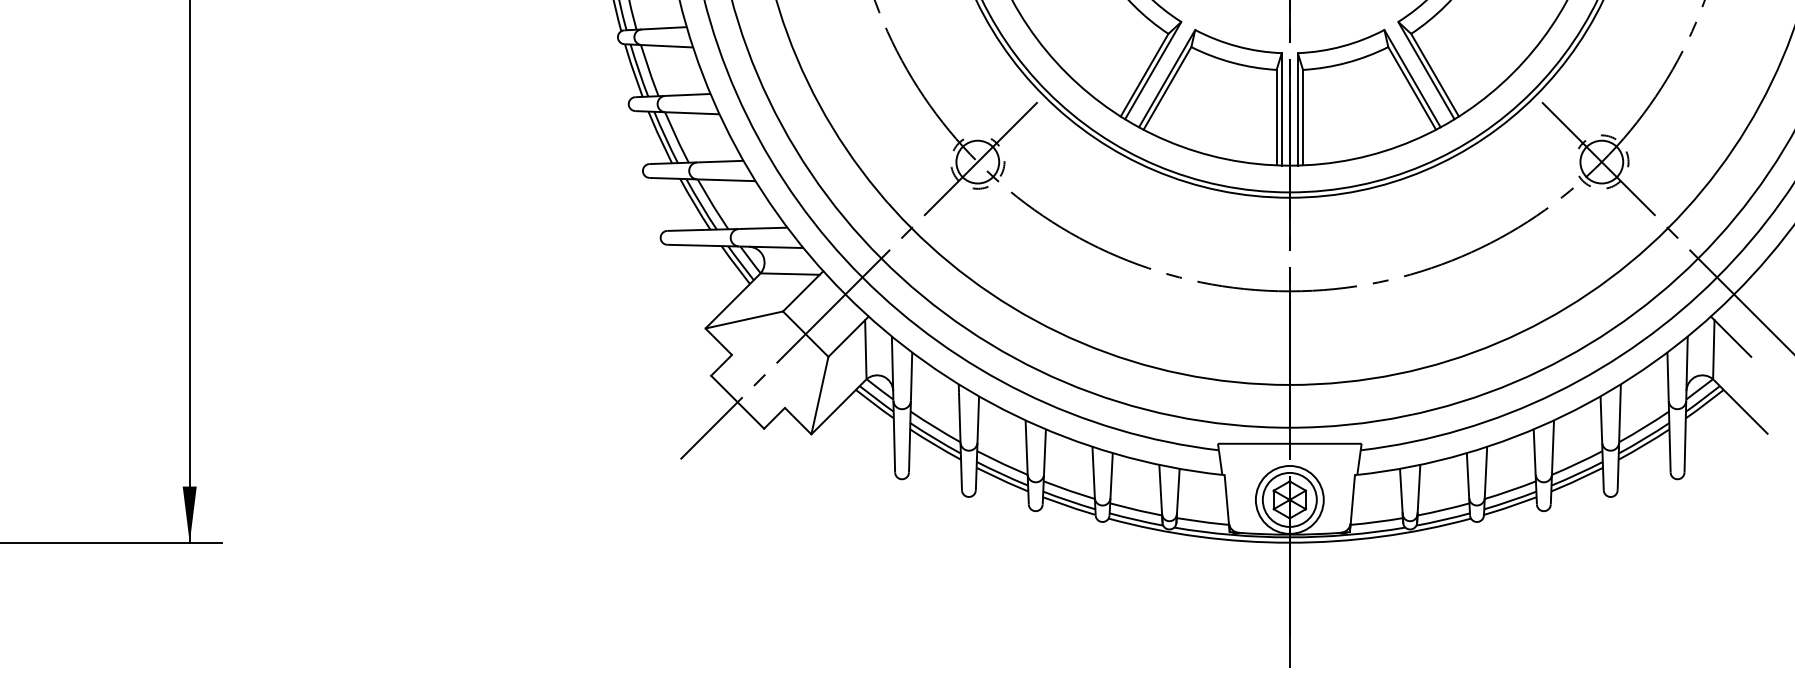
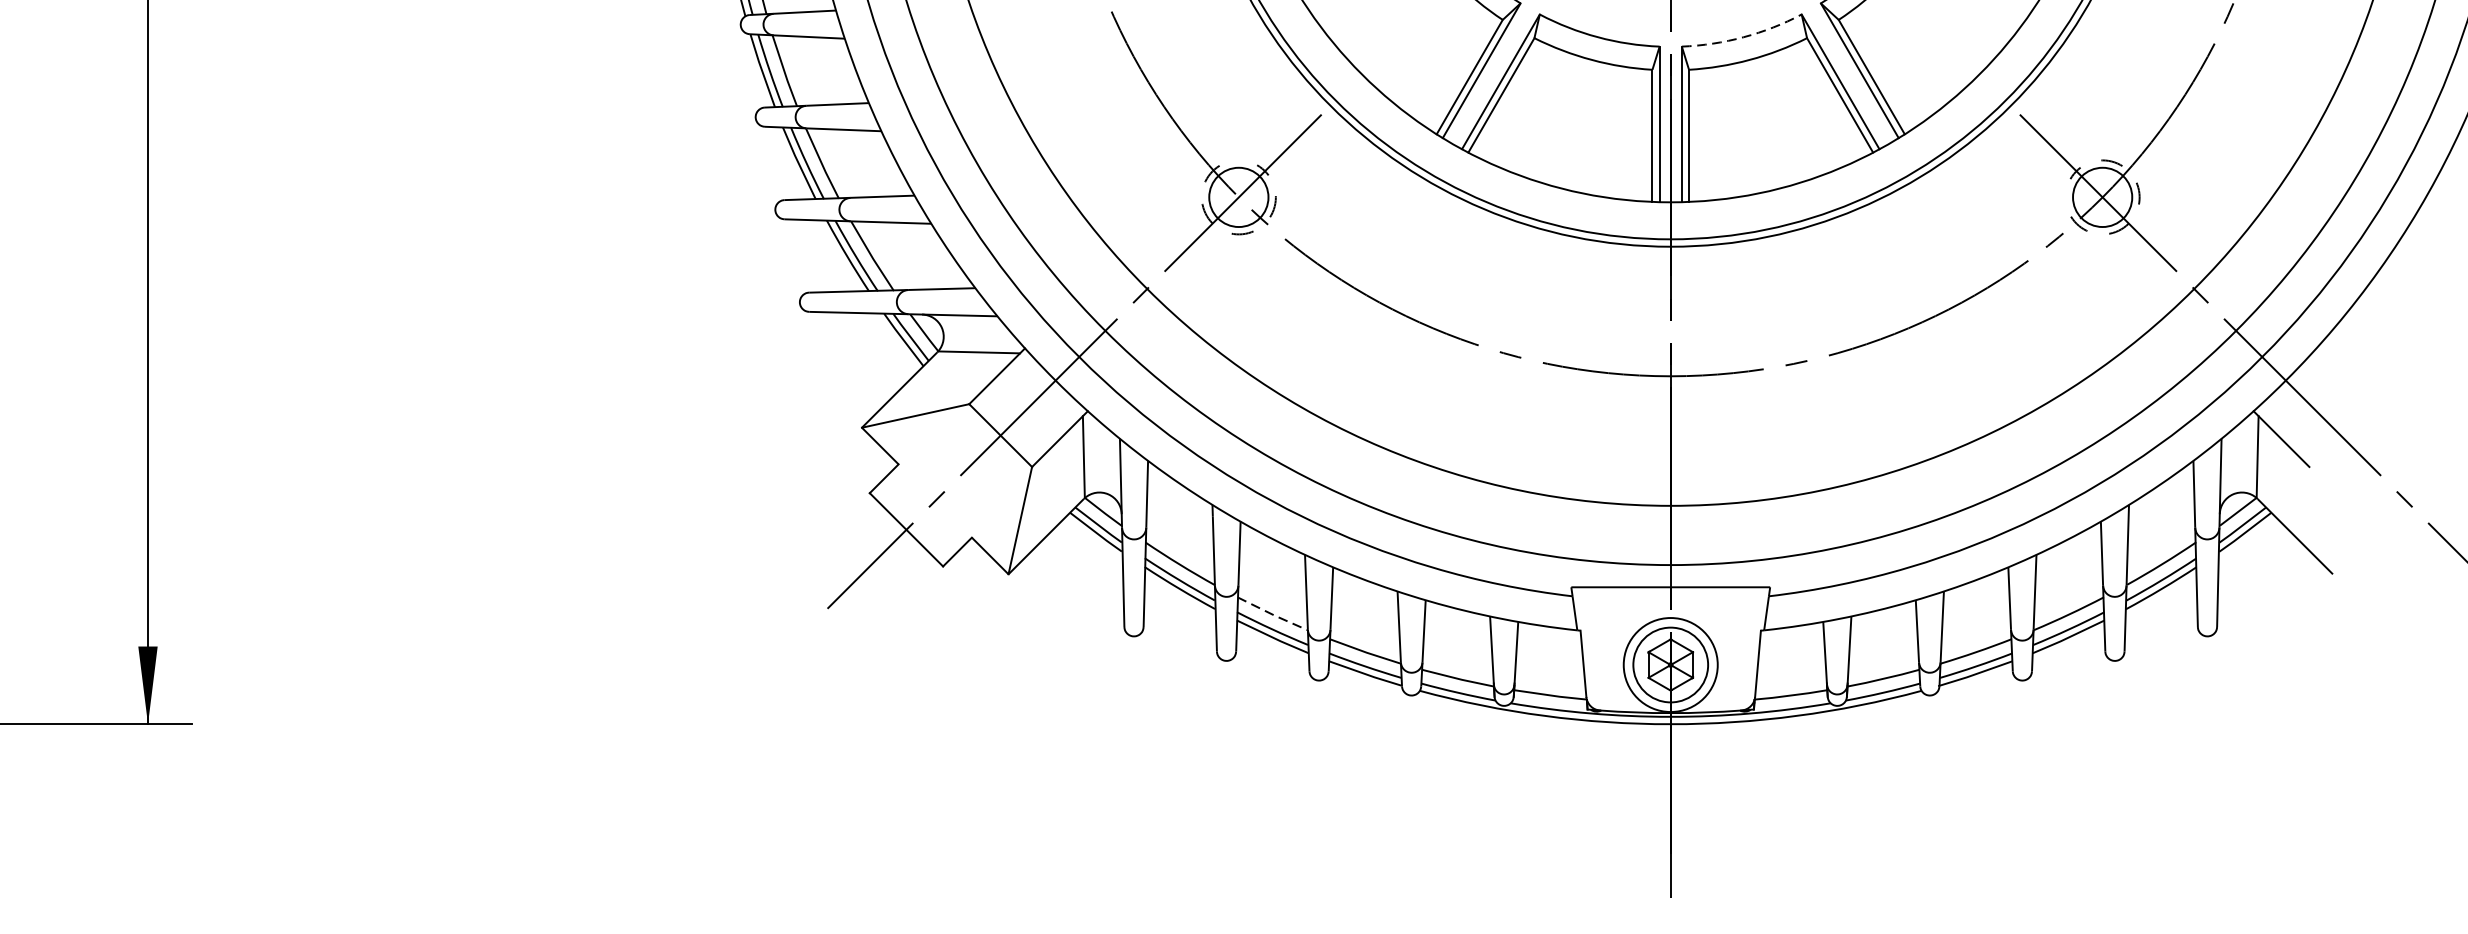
arc: (1342, 46) -> (1743, 37), solid -> dashed
line: (1002, 463) -> (1273, 614), solid -> dashed

